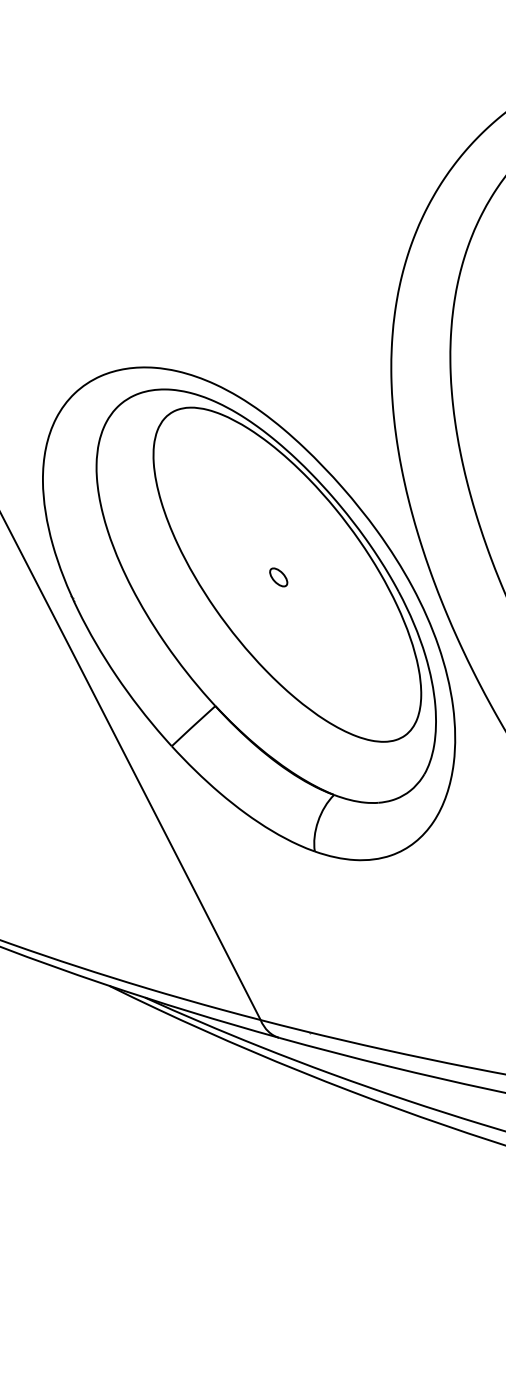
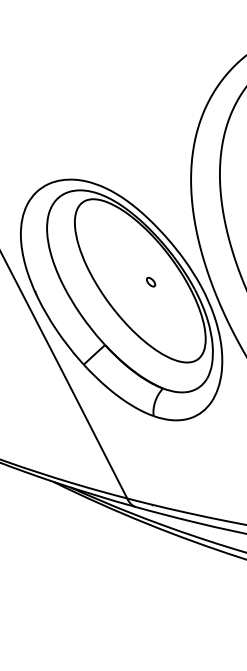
part: (279, 578) -> (151, 282), moved

